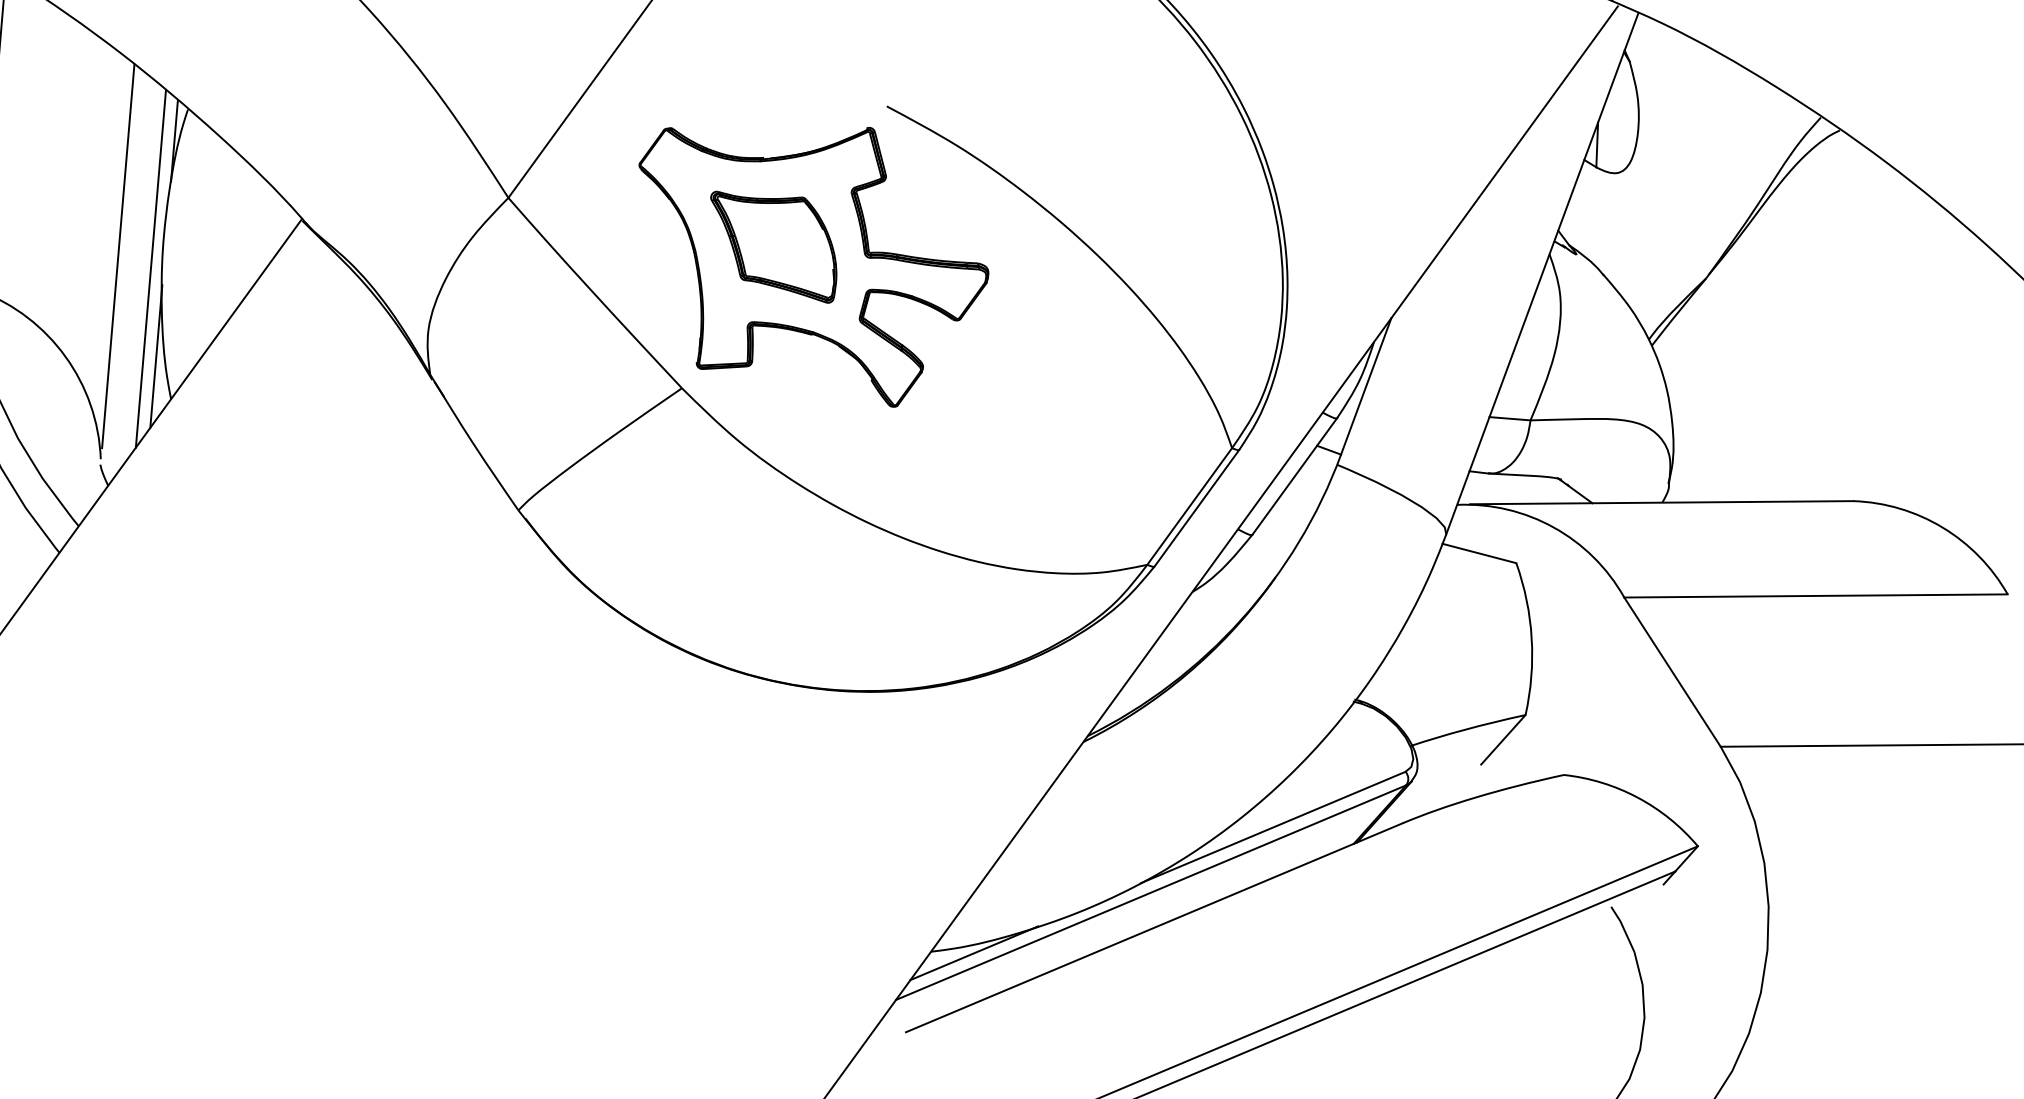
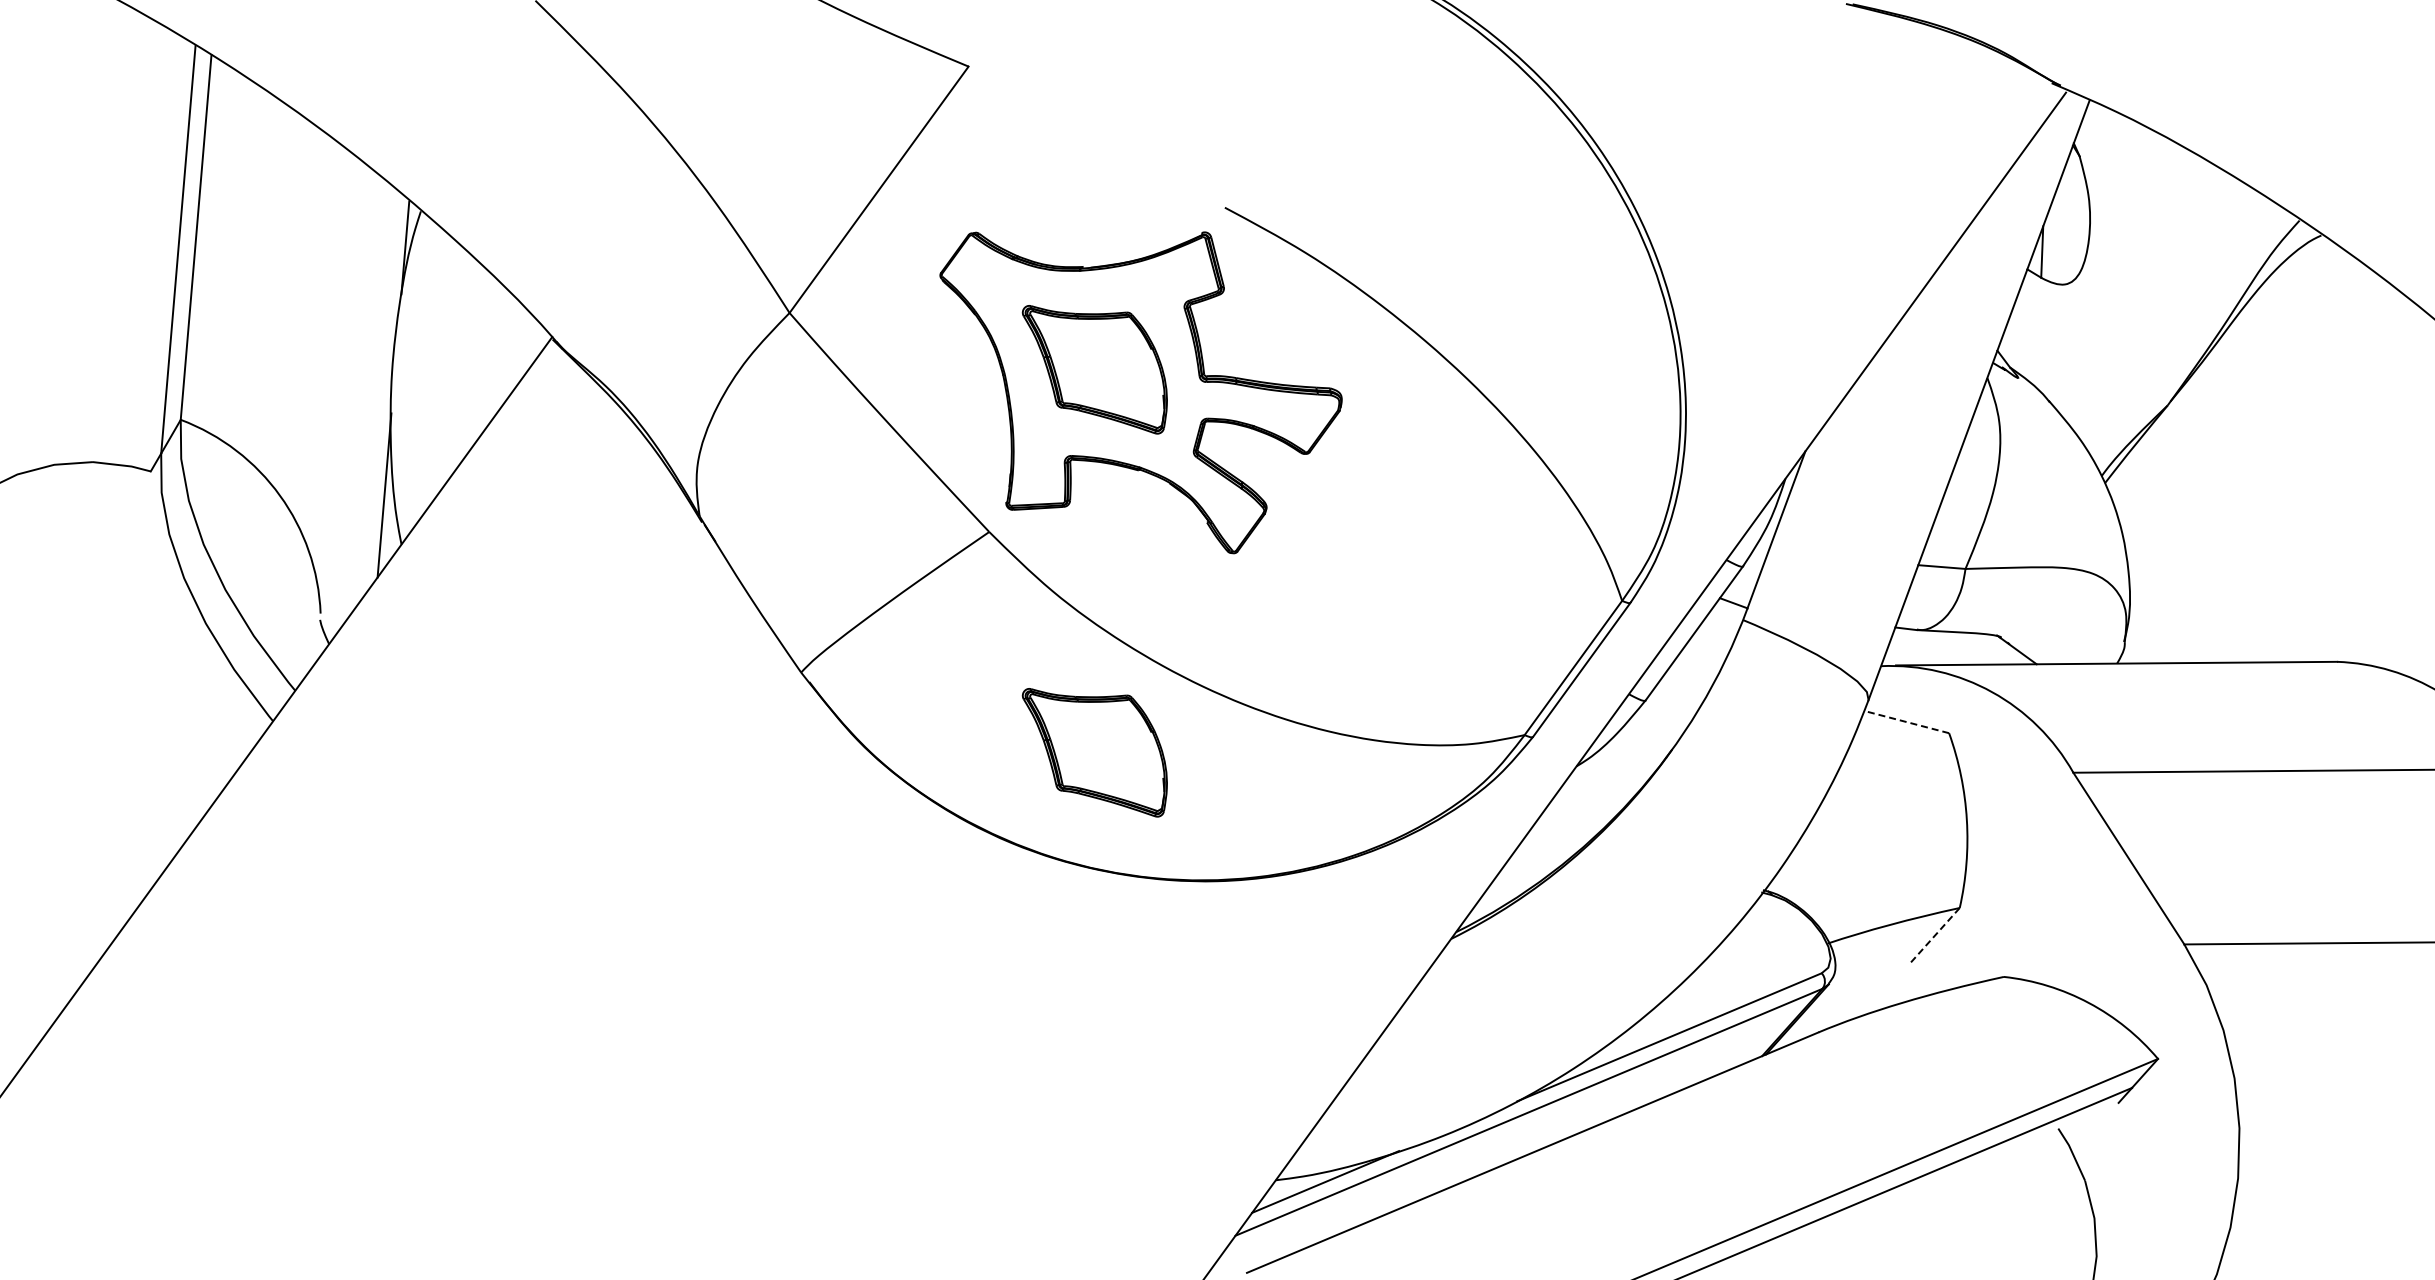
line: (118, 255) -> (340, 379), removed
line: (150, 269) -> (377, 395), removed
line: (1479, 553) -> (1906, 722), solid -> dashed
part: (773, 579) -> (1094, 752), added
line: (1502, 739) -> (1933, 936), solid -> dashed

